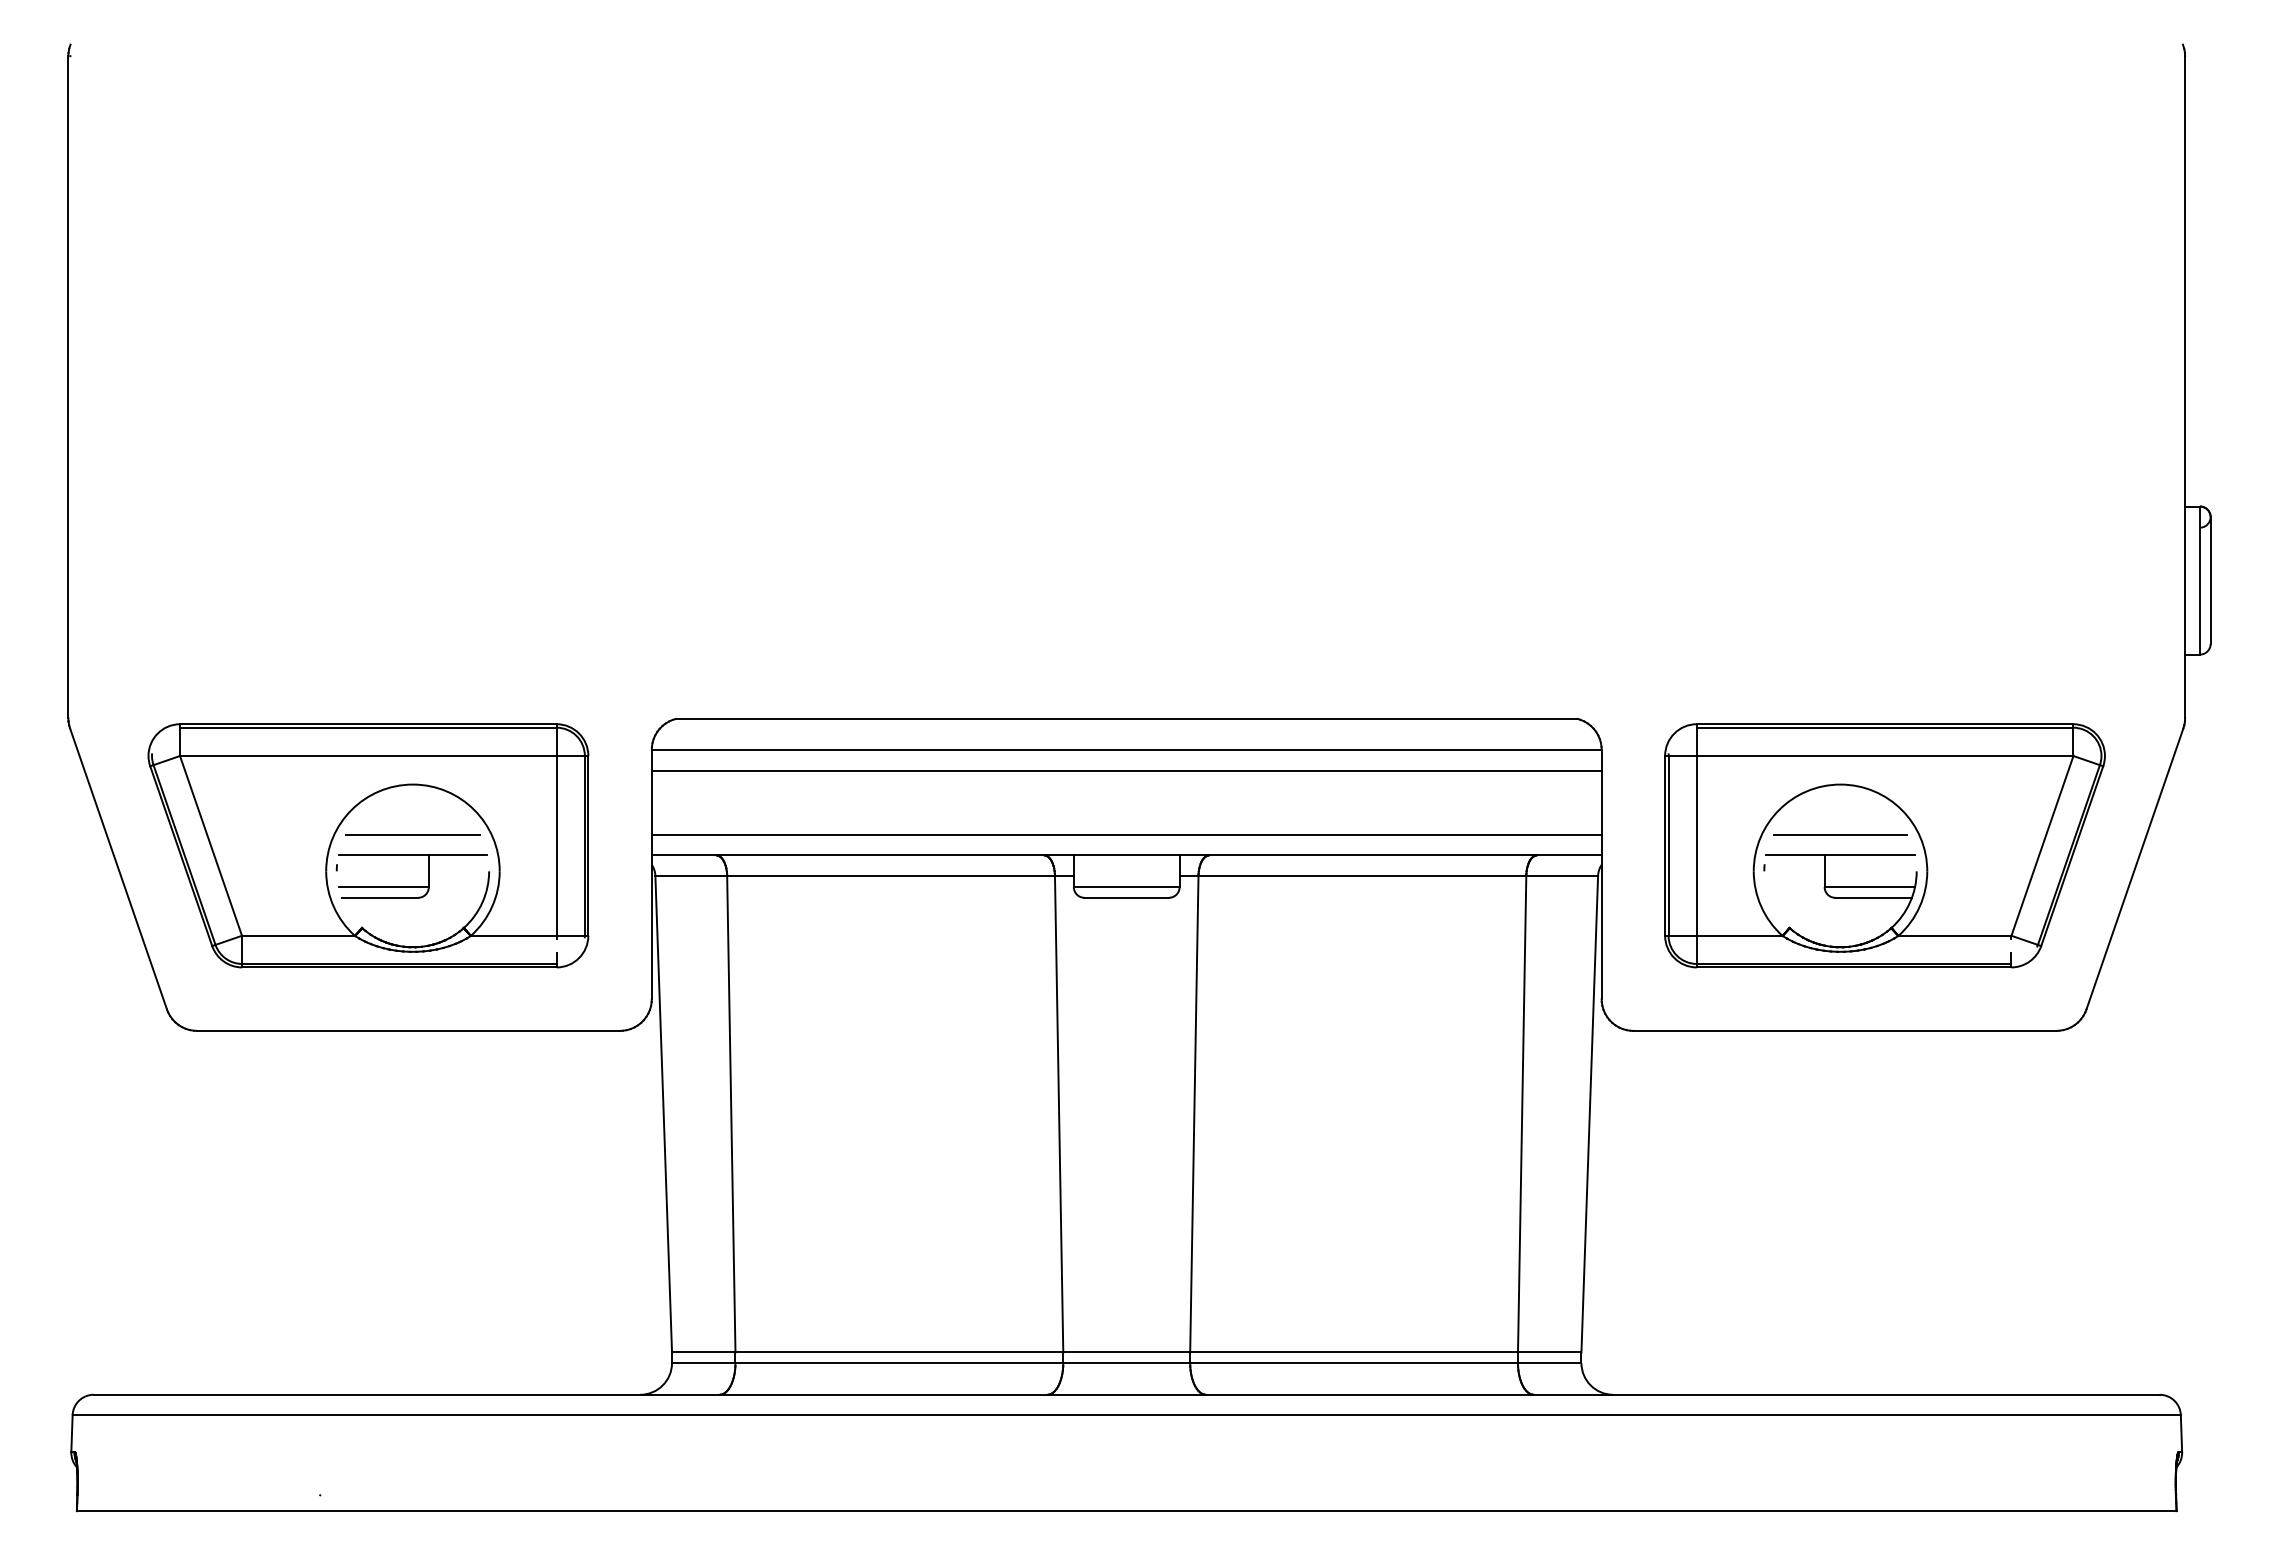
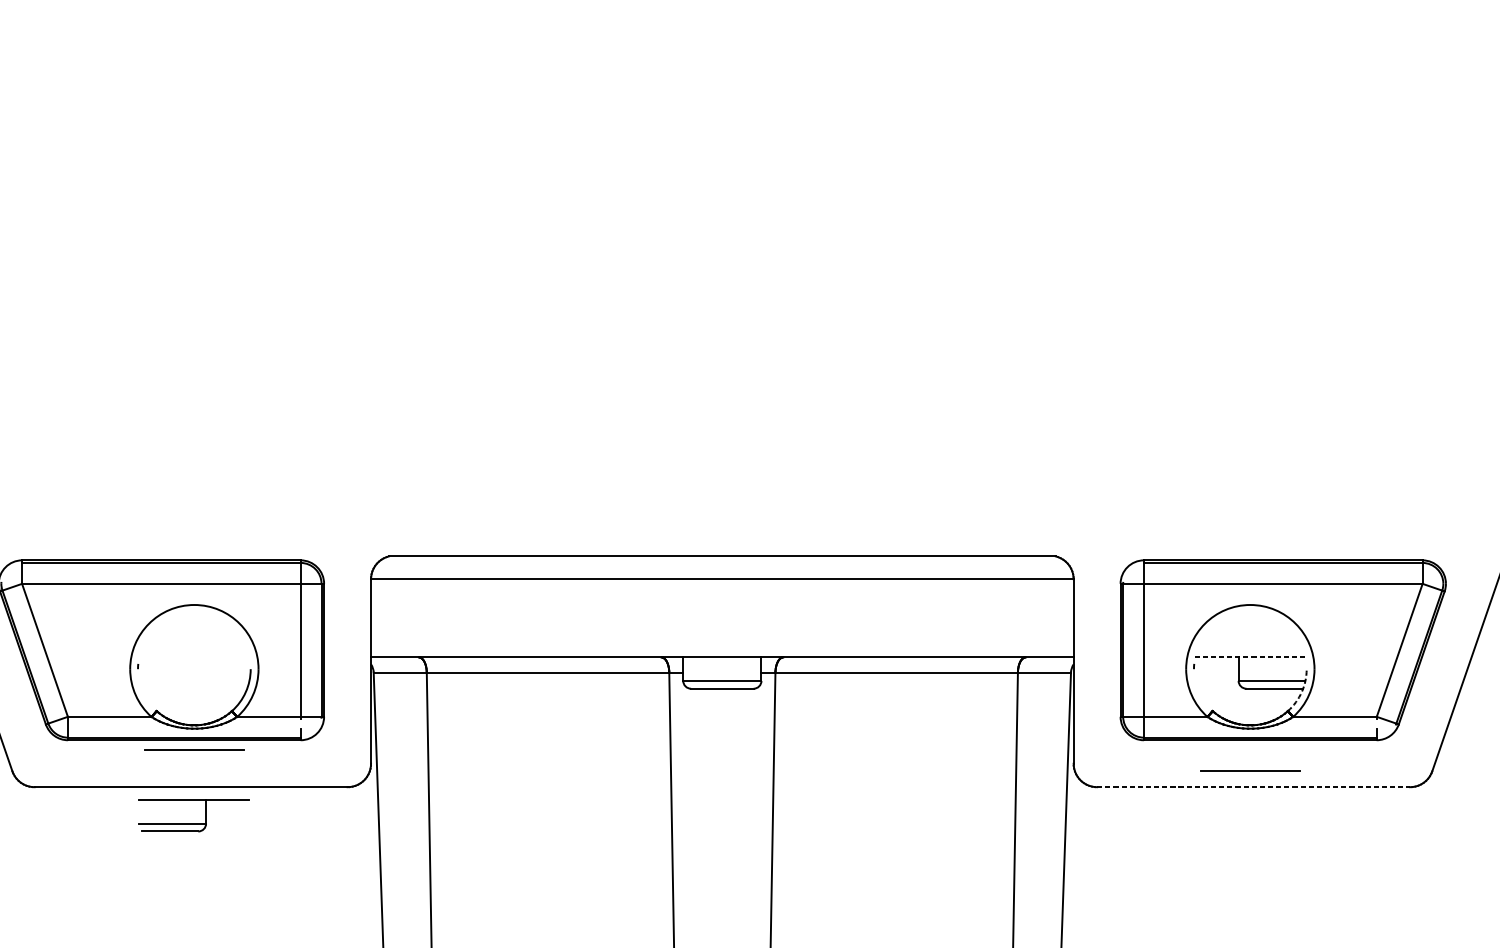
line: (1126, 770) -> (722, 594), removed
line: (412, 834) -> (194, 749), moved
line: (1840, 834) -> (1250, 770), moved
line: (1126, 835) -> (722, 642), removed
line: (1840, 855) -> (1250, 657), solid -> dashed
part: (412, 886) -> (194, 823), moved
arc: (1910, 902) -> (1302, 692), solid -> dashed
line: (1844, 1030) -> (1253, 786), solid -> dashed

